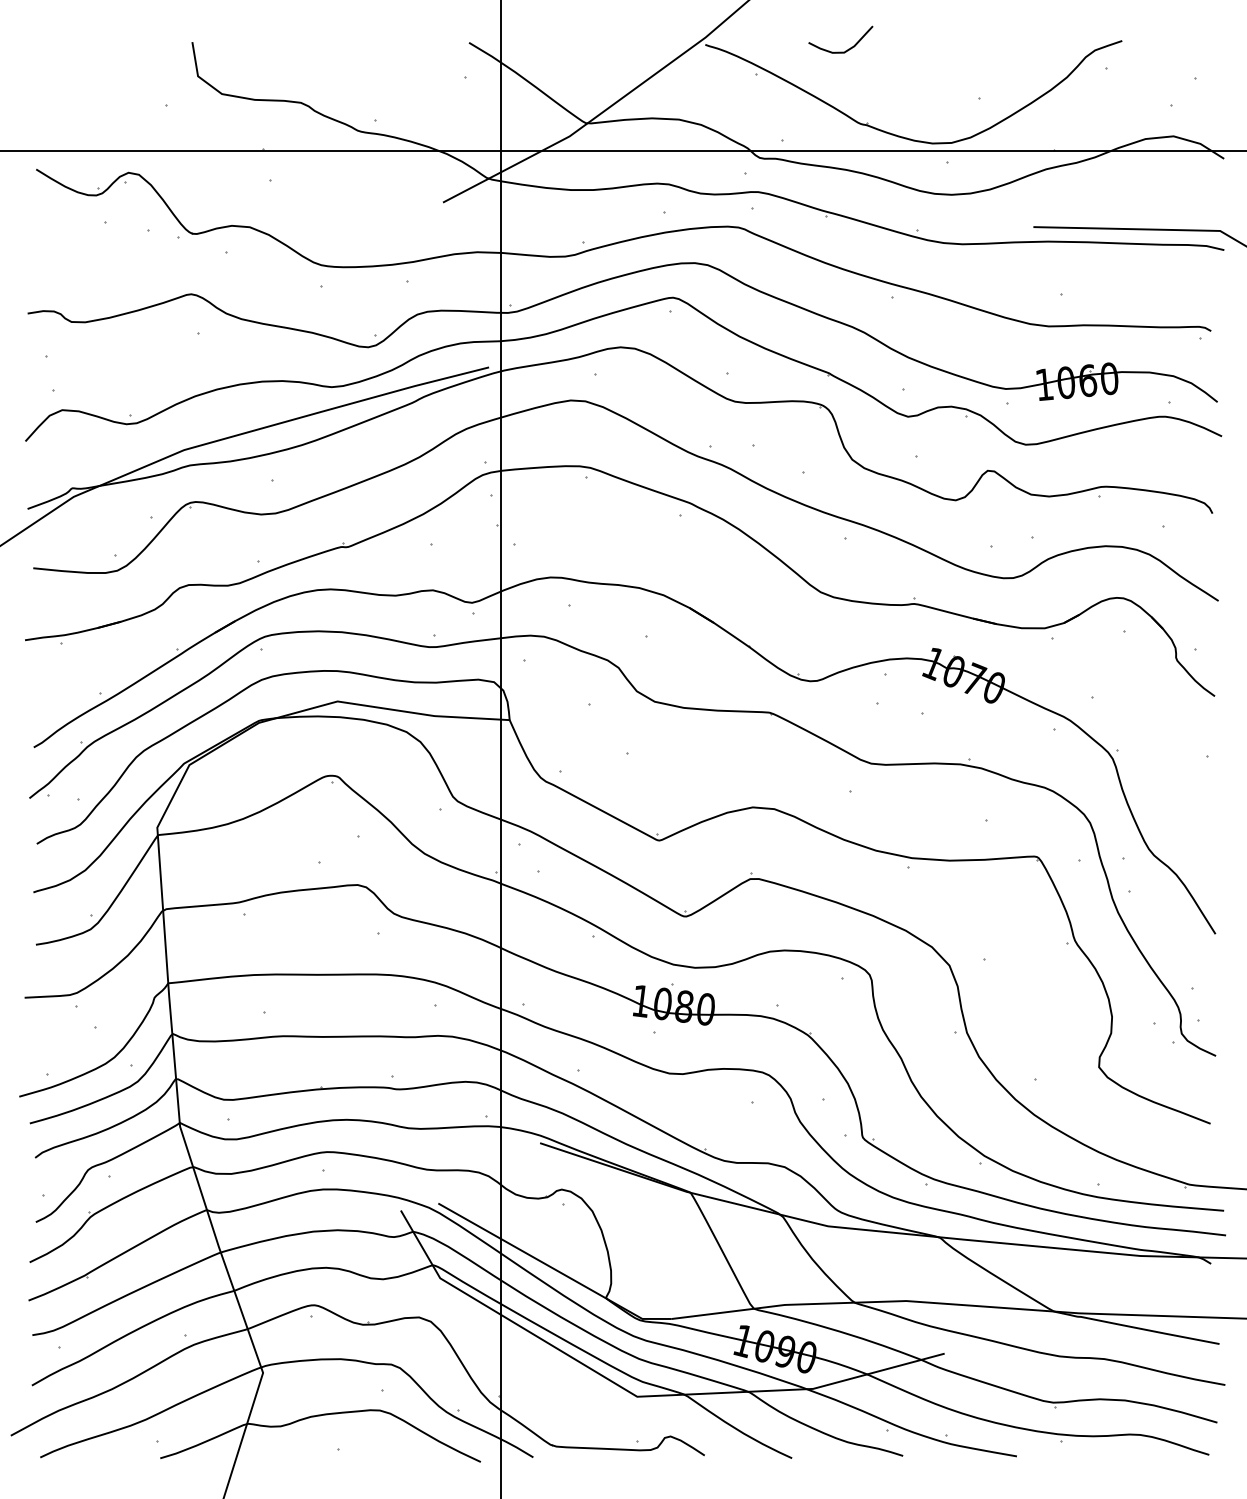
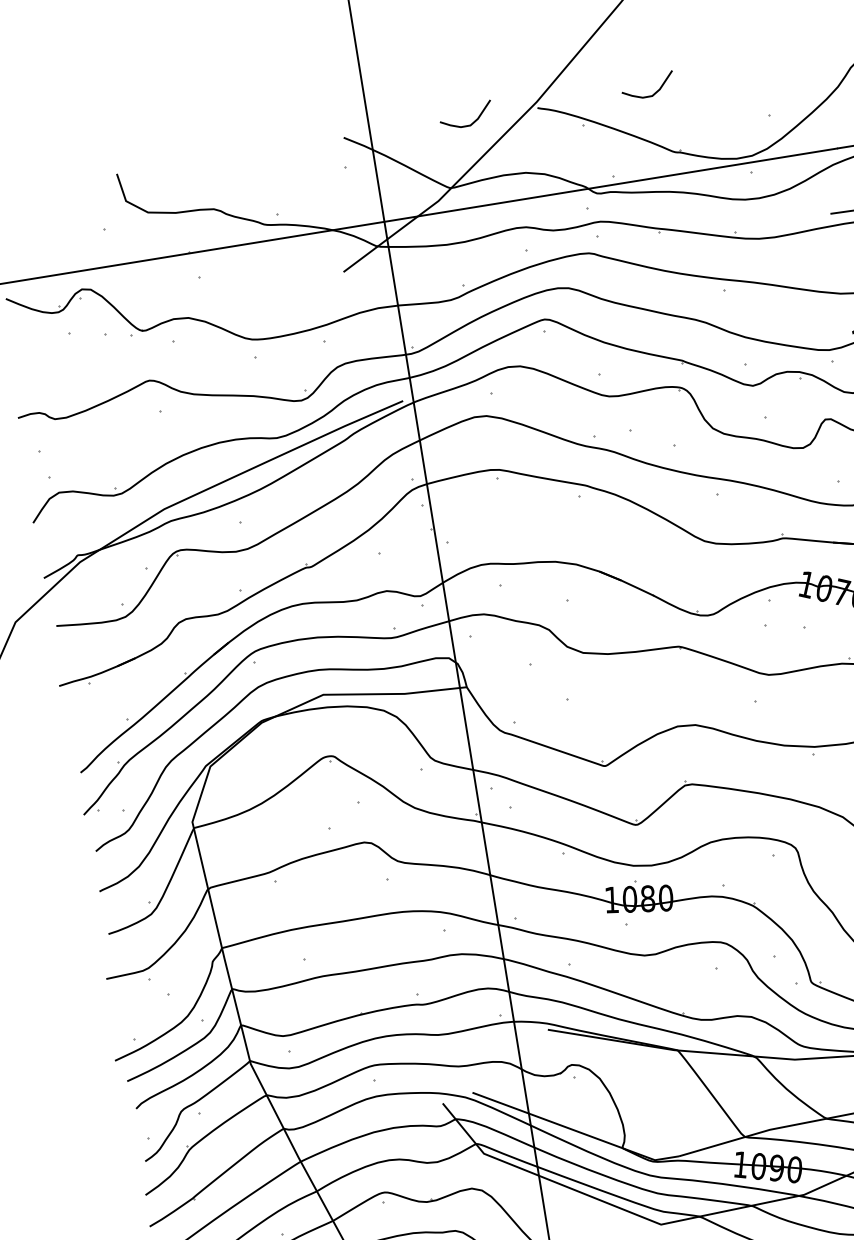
curve: (618, 51) -> (467, 125), added

